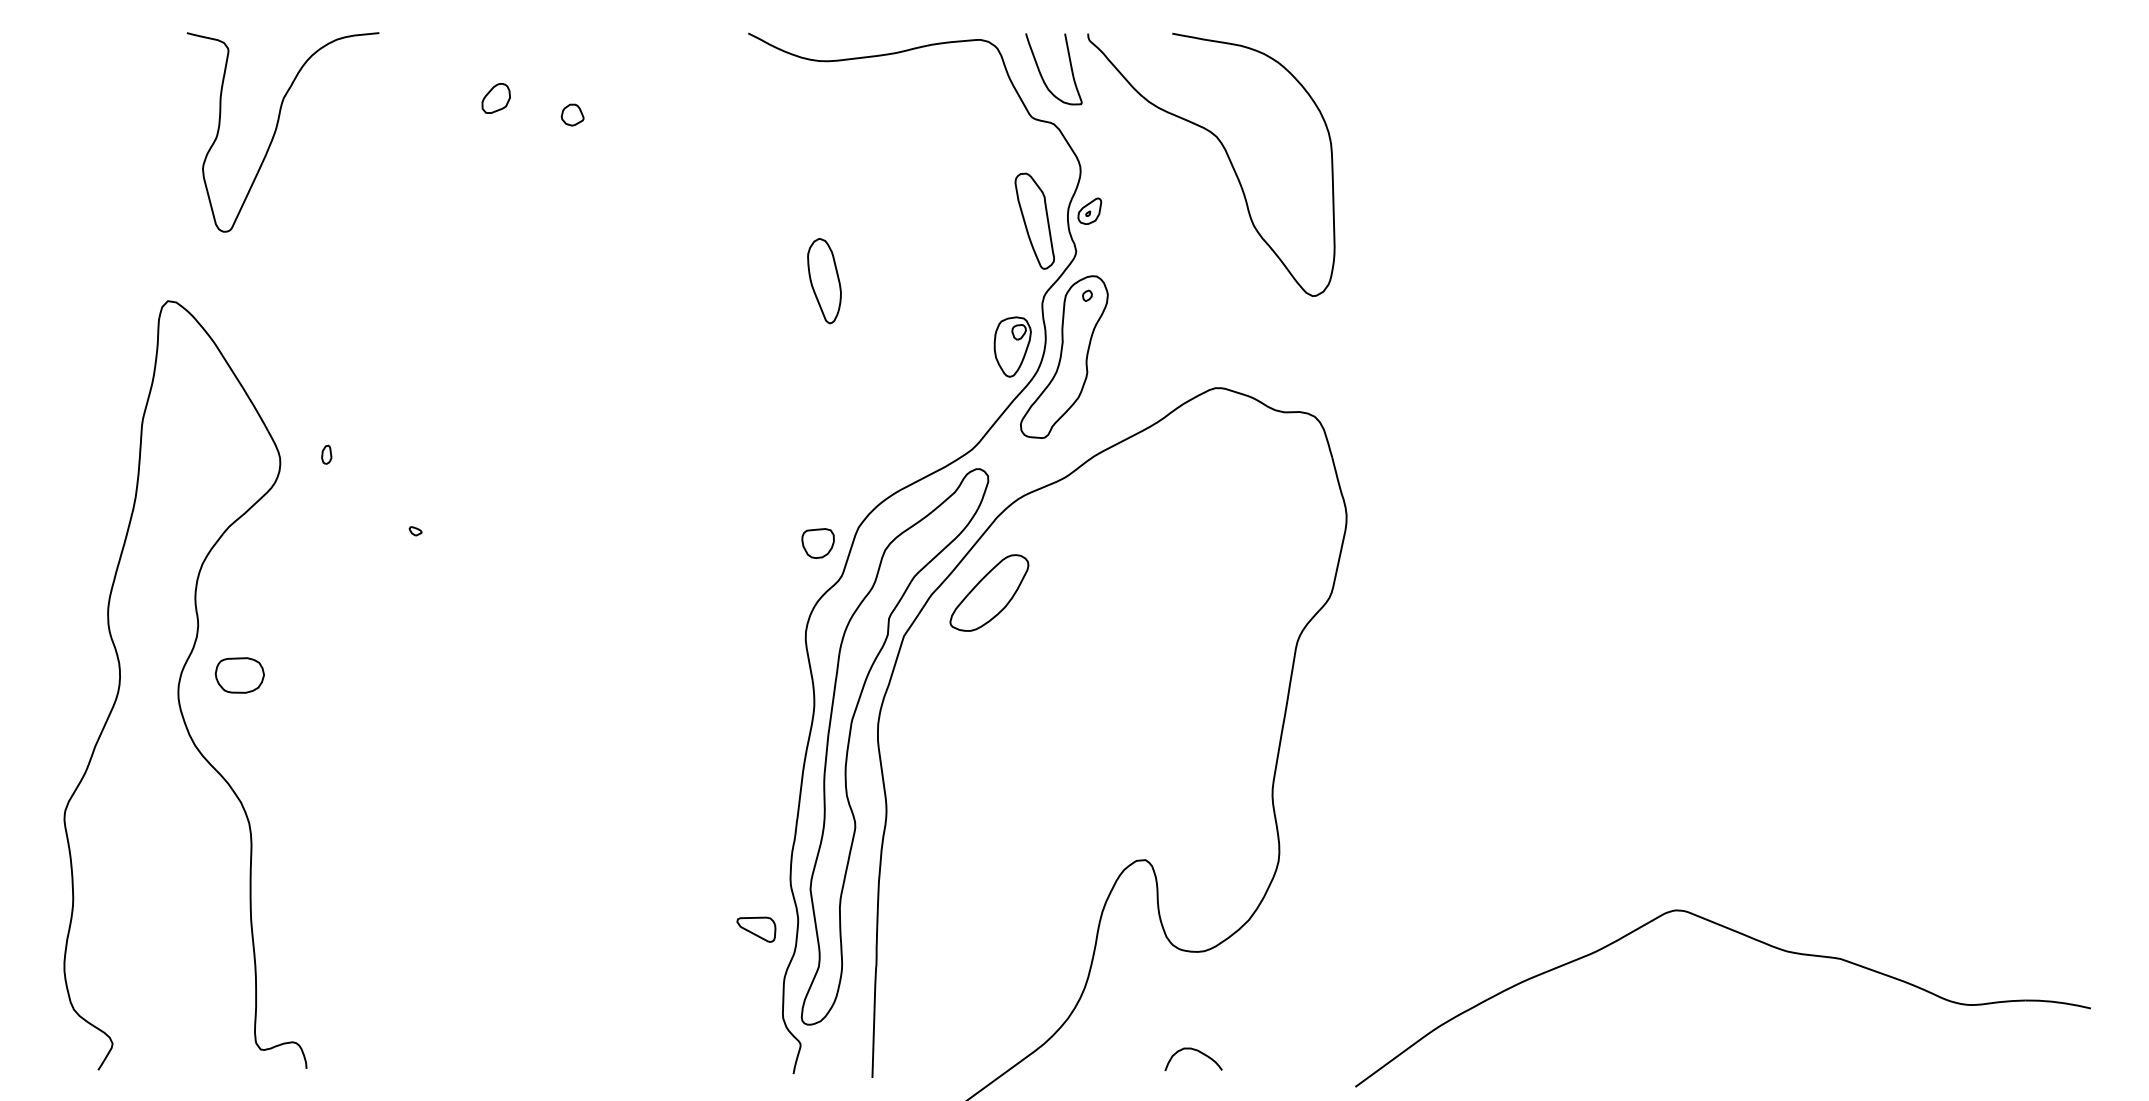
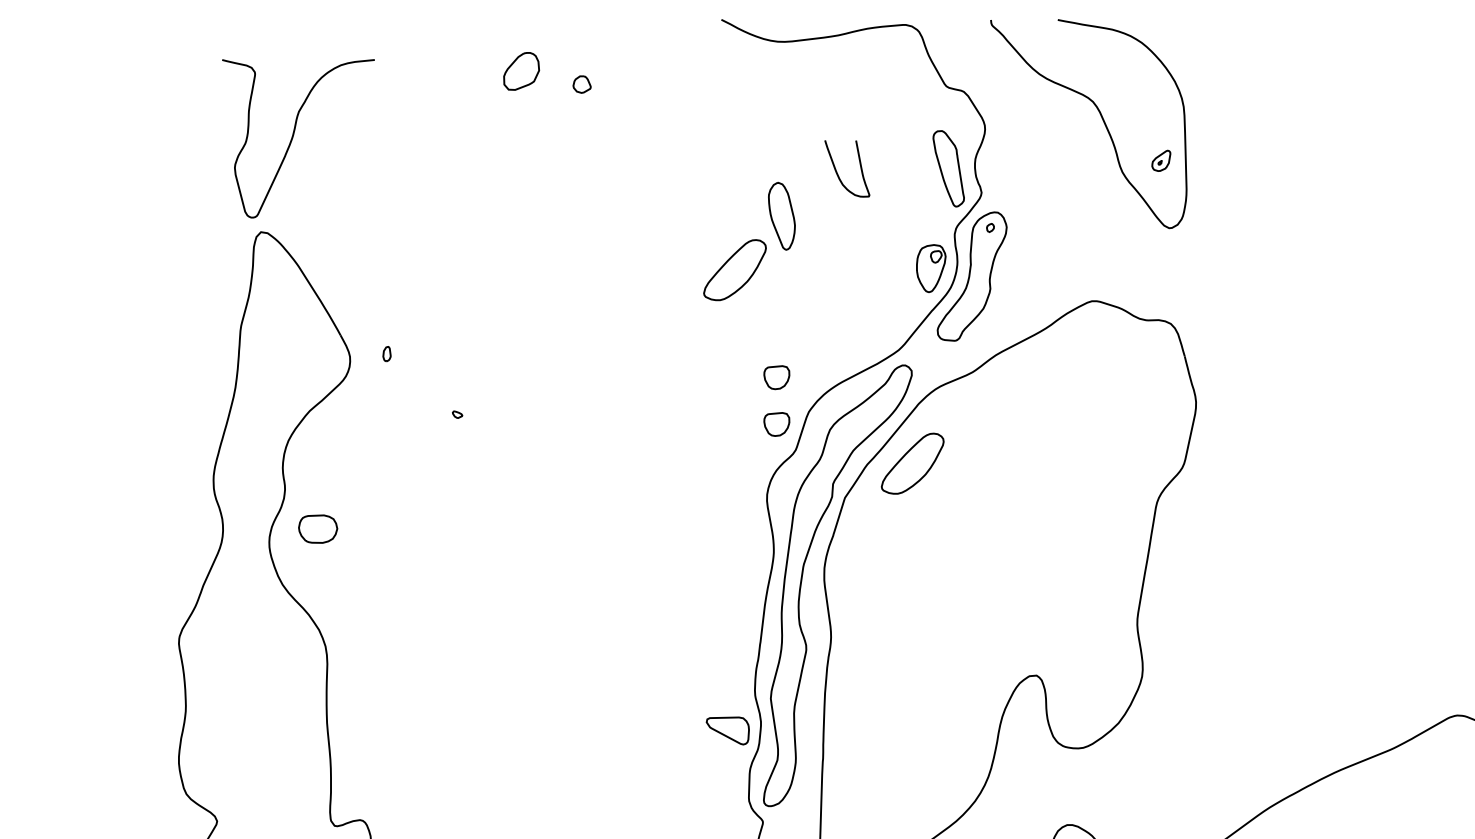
curve: (1042, 75) -> (838, 173), moved
part: (495, 98) -> (520, 71), size x1.6
curve: (276, 131) -> (293, 138), moved
part: (1089, 210) -> (1161, 160), moved
part: (765, 348) -> (735, 269), added
part: (817, 484) -> (776, 377), added
part: (756, 929) -> (727, 730), size x1.4

